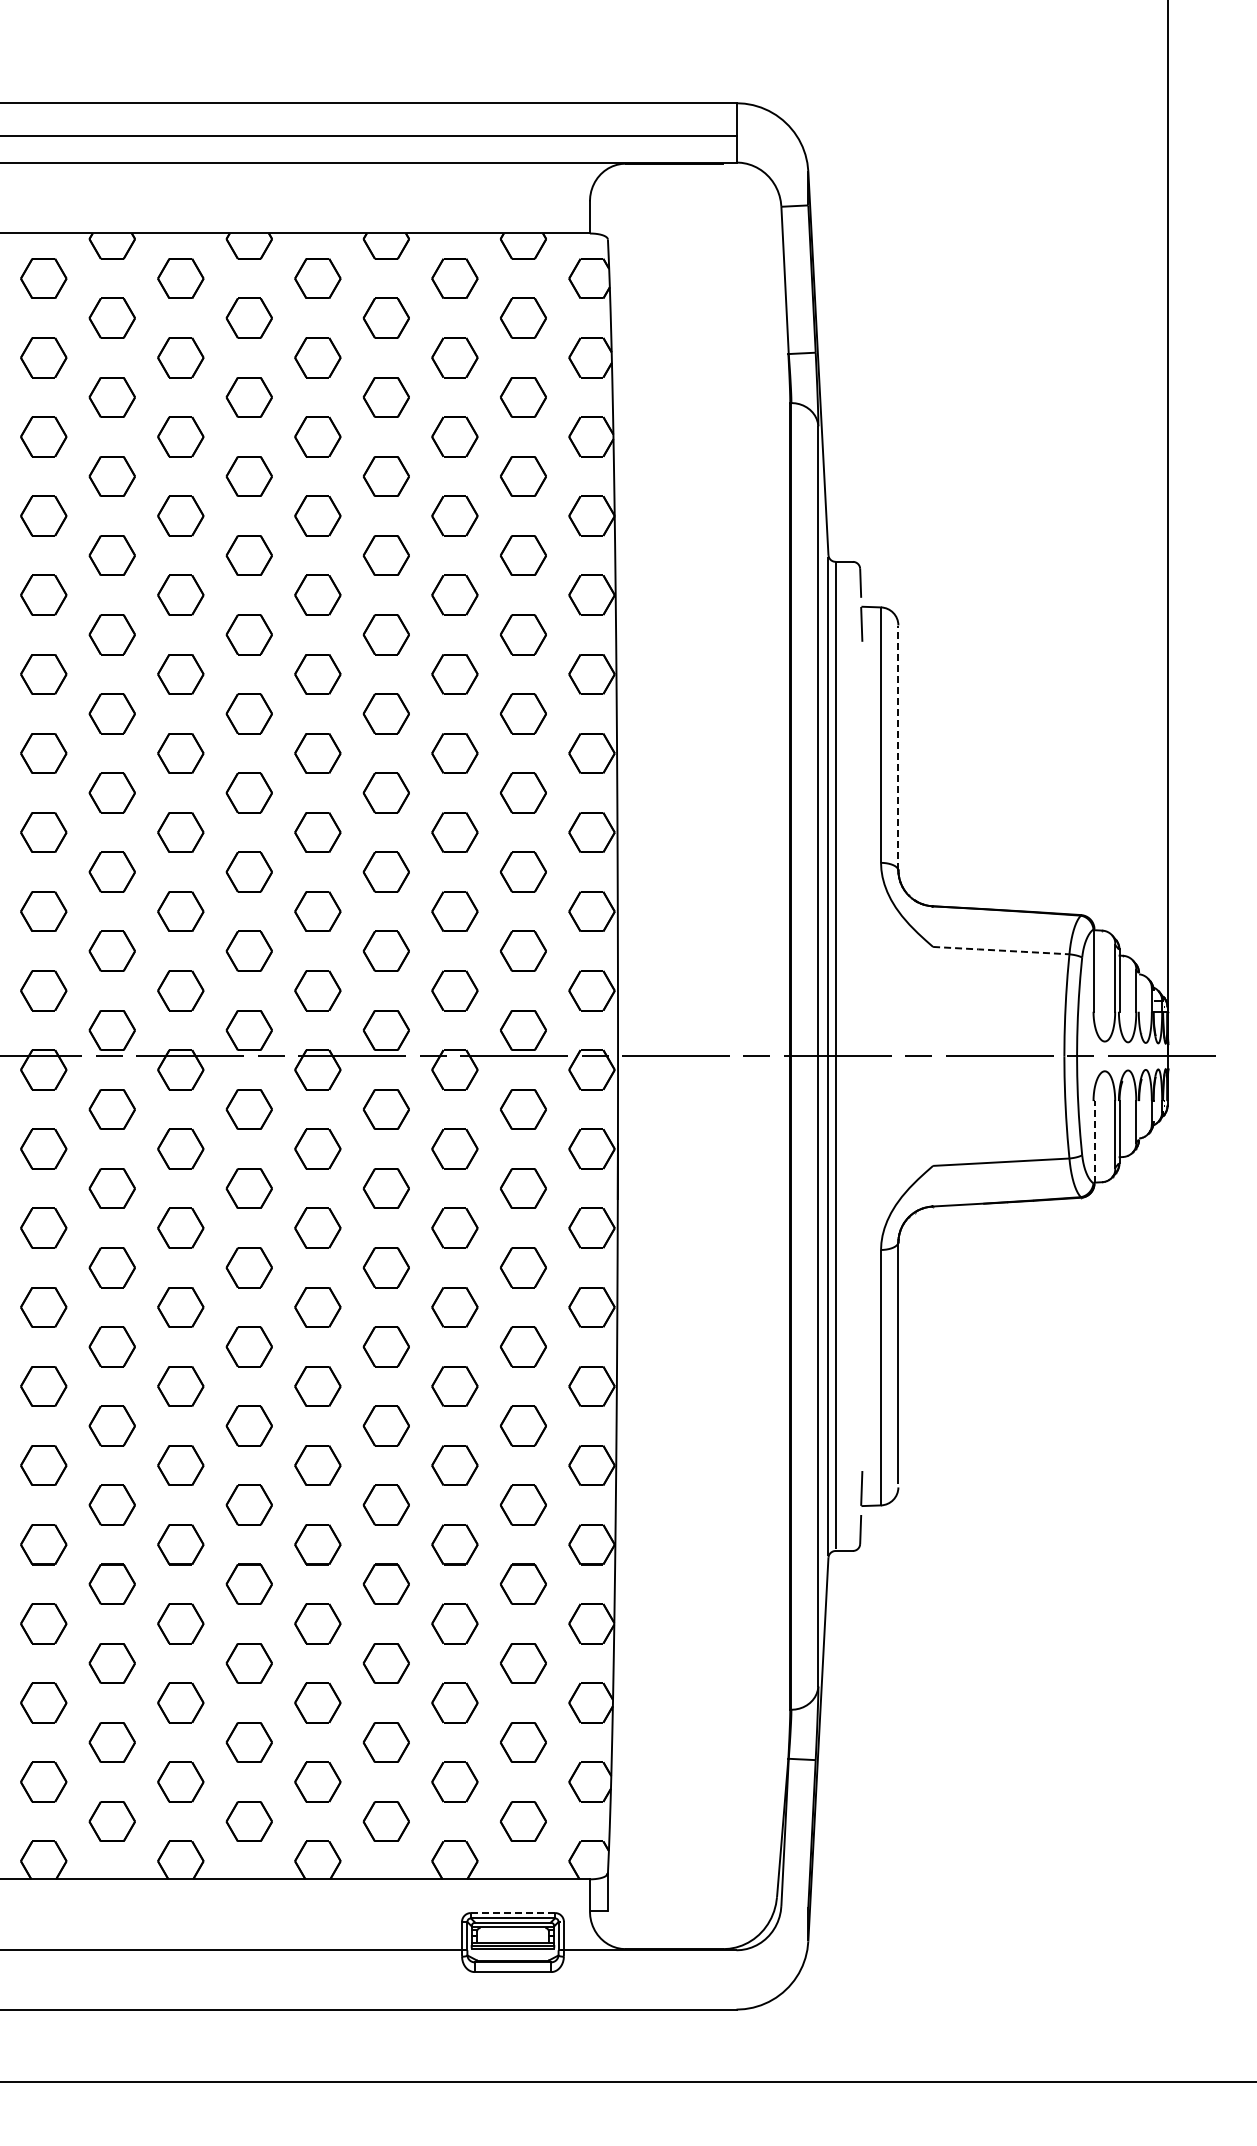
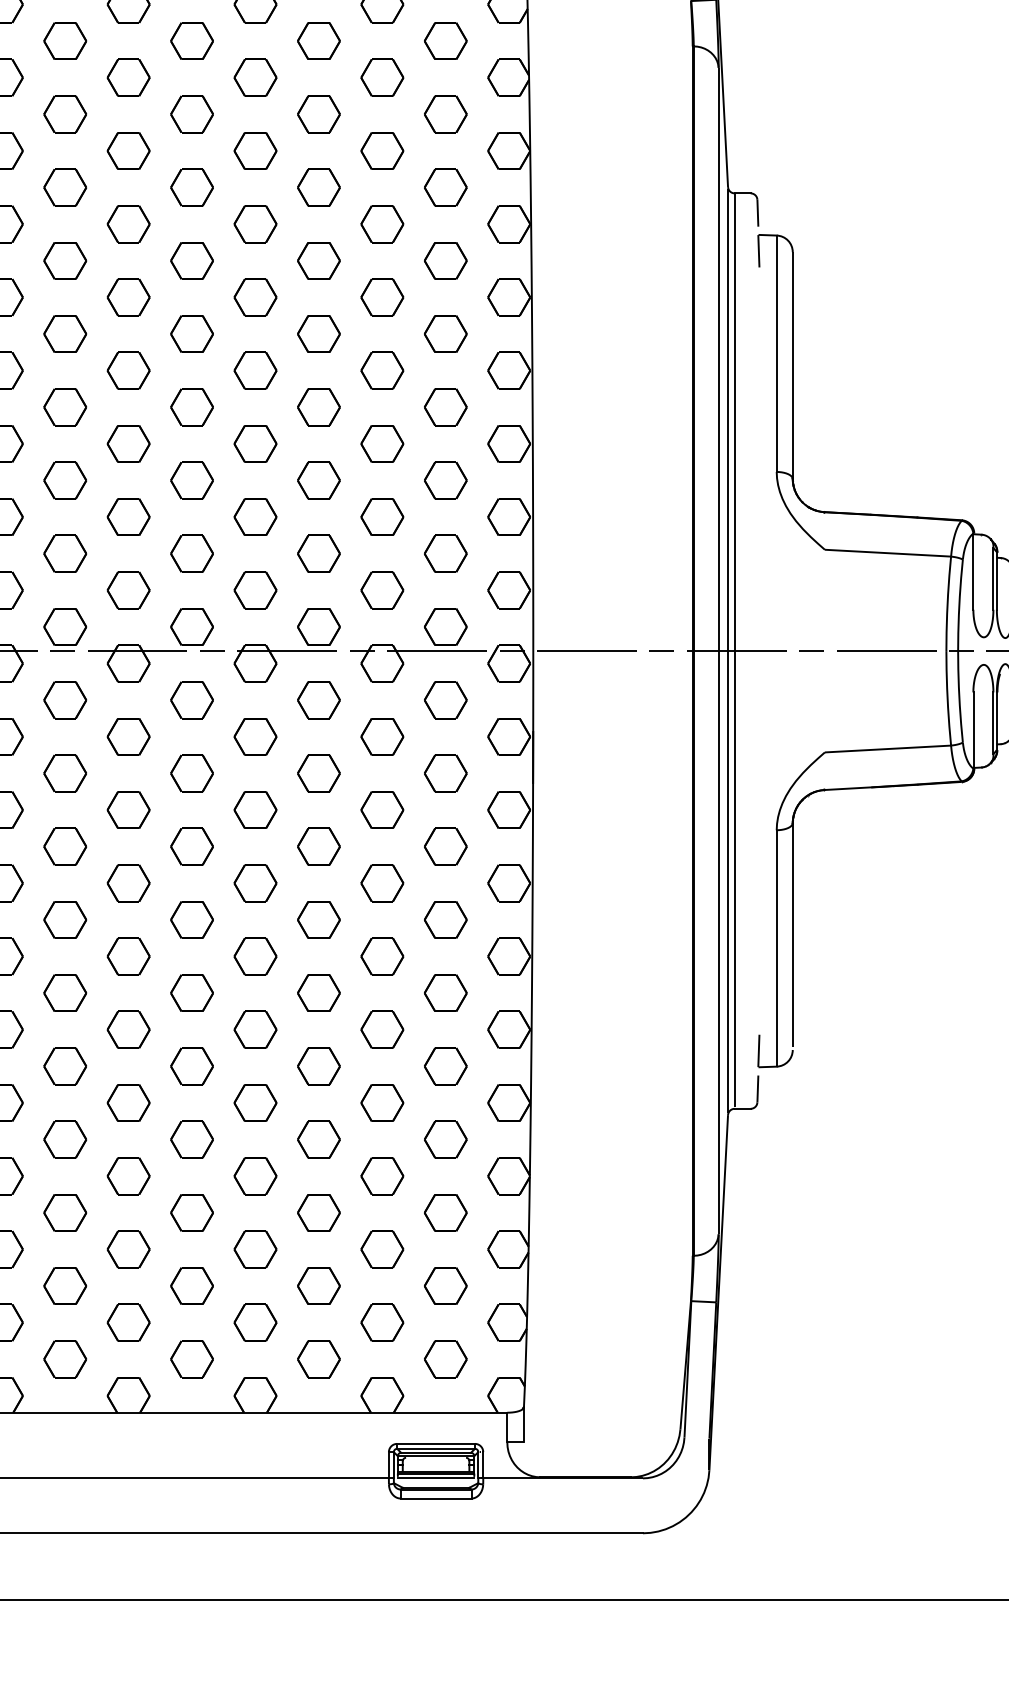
line: (898, 747) -> (792, 365), dashed -> solid
line: (1001, 950) -> (888, 553), dashed -> solid
line: (1094, 1141) -> (974, 729), dashed -> solid
line: (513, 1913) -> (436, 1444), dashed -> solid

